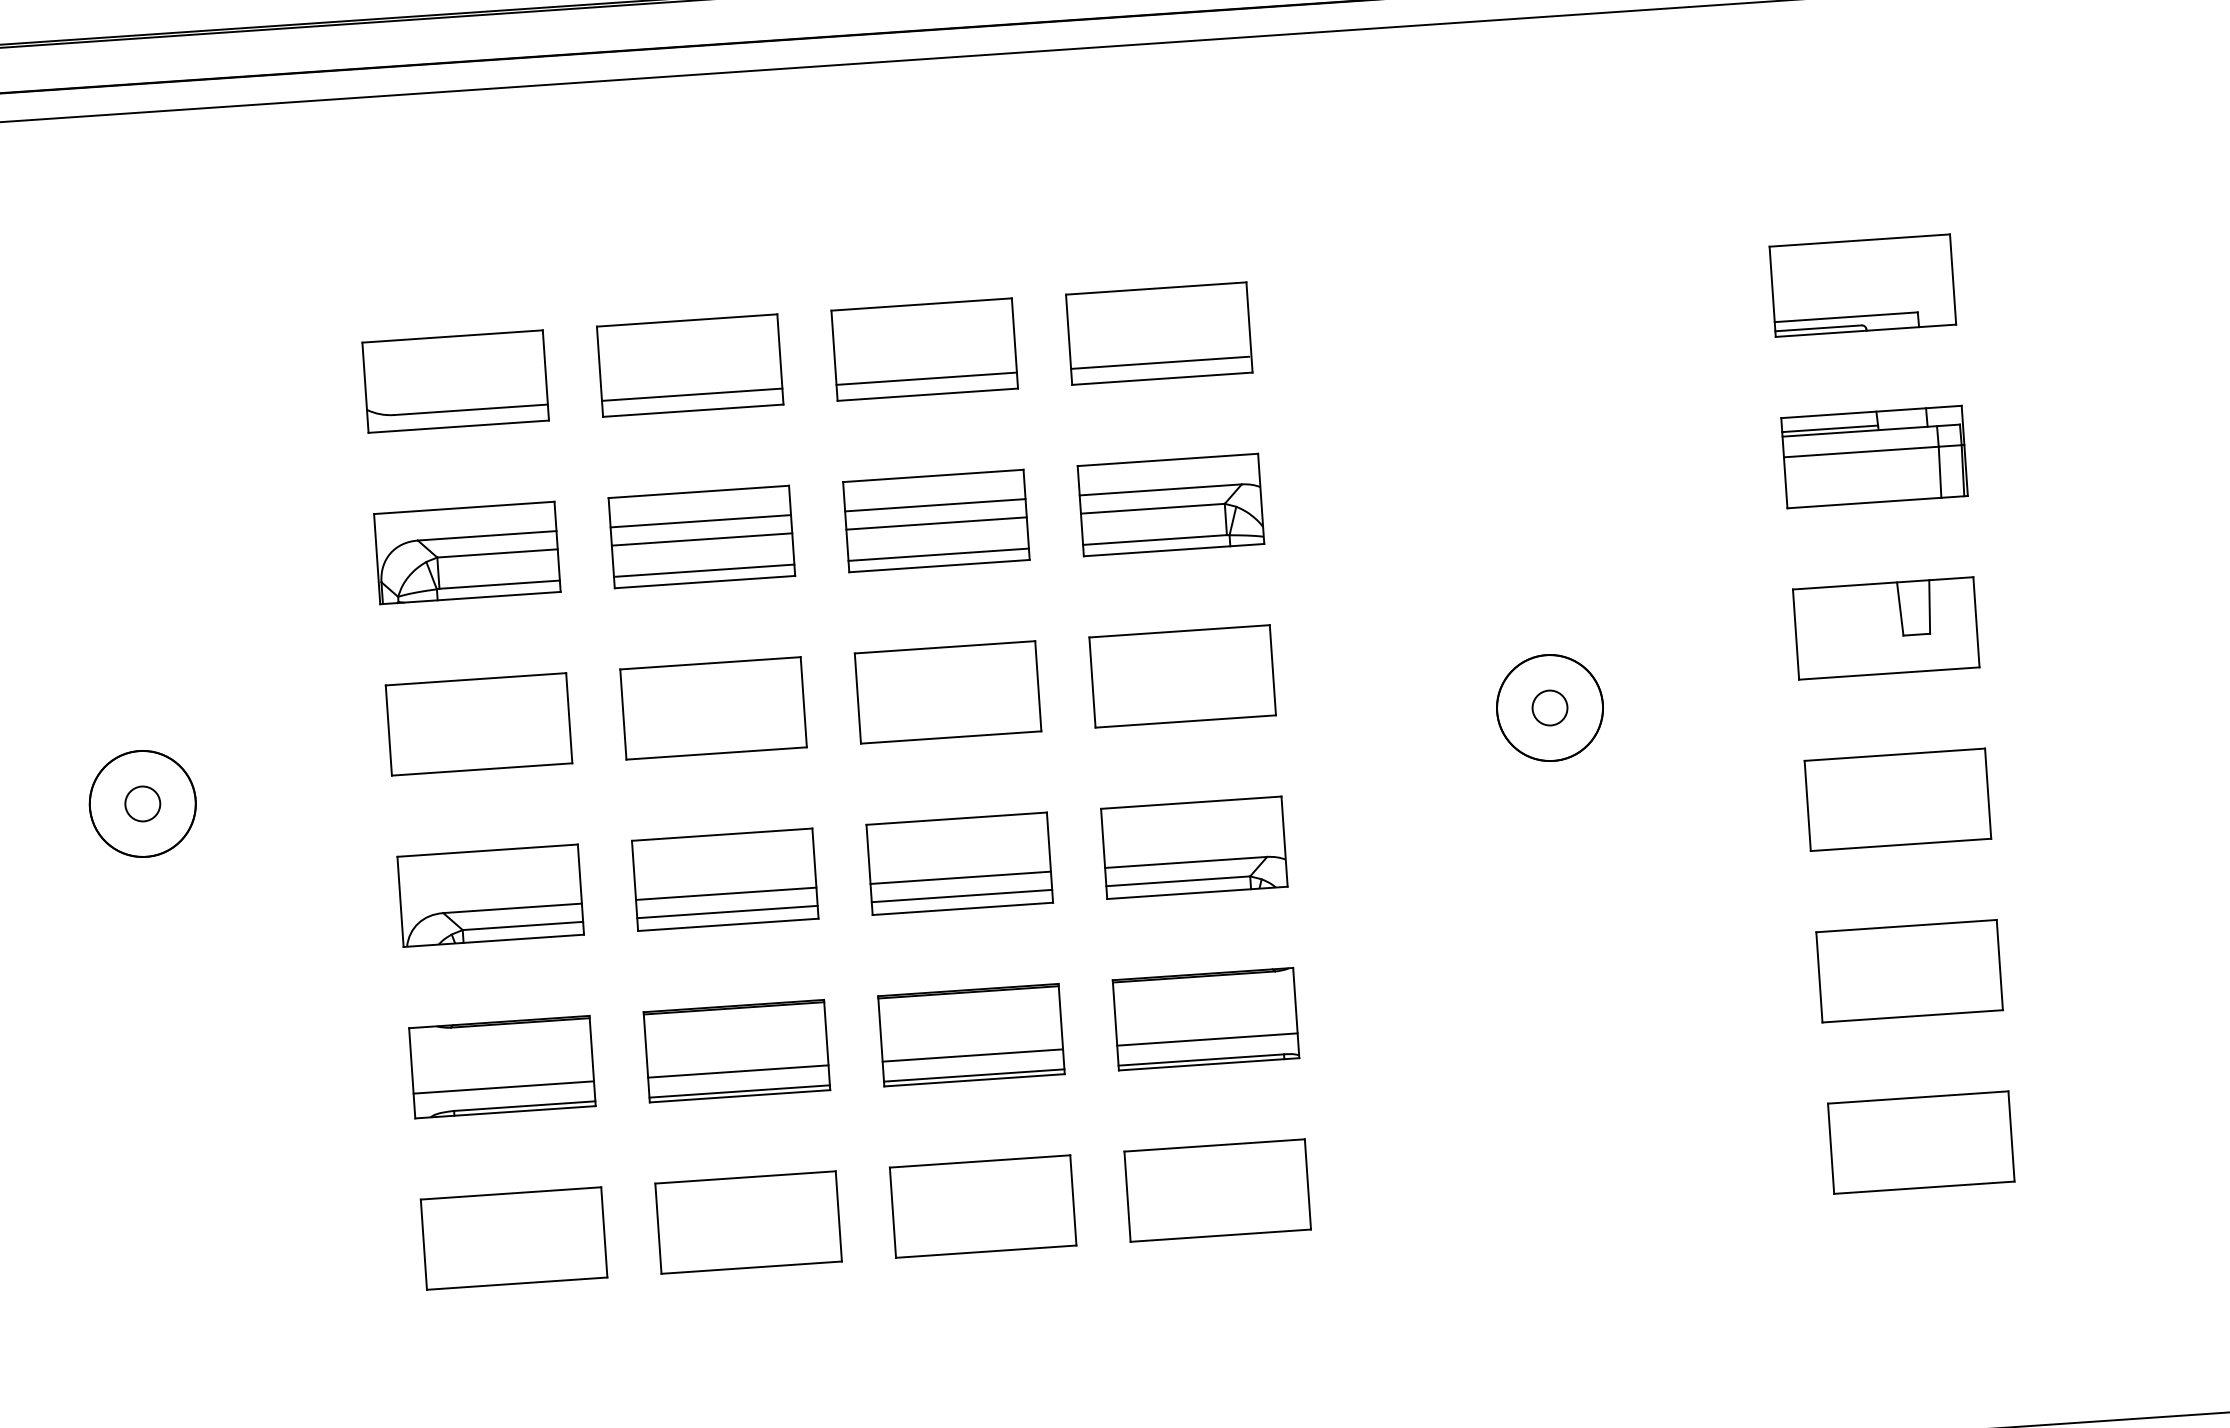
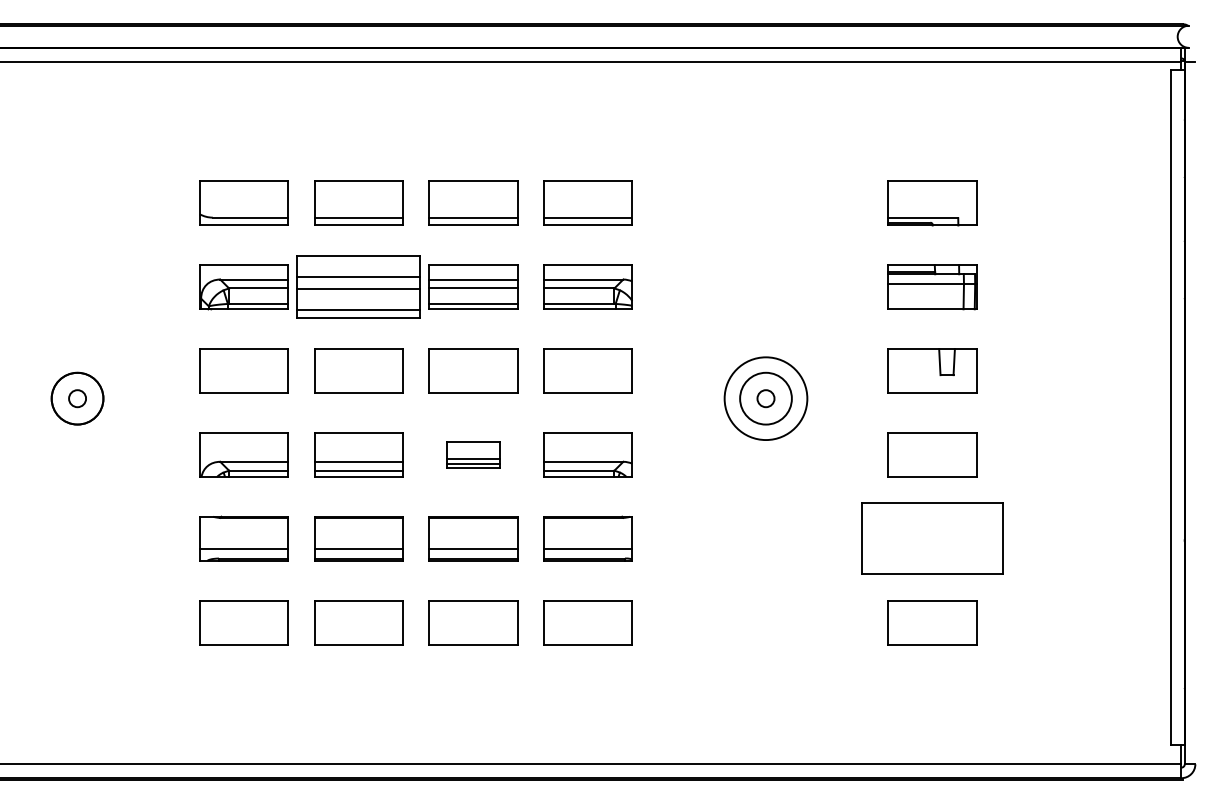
part: (701, 535) -> (358, 286), size x1.4
circle: (1548, 707) -> (765, 398), size x1.6
part: (959, 862) -> (473, 454), size x0.6
part: (1909, 970) -> (932, 538), size x1.6

